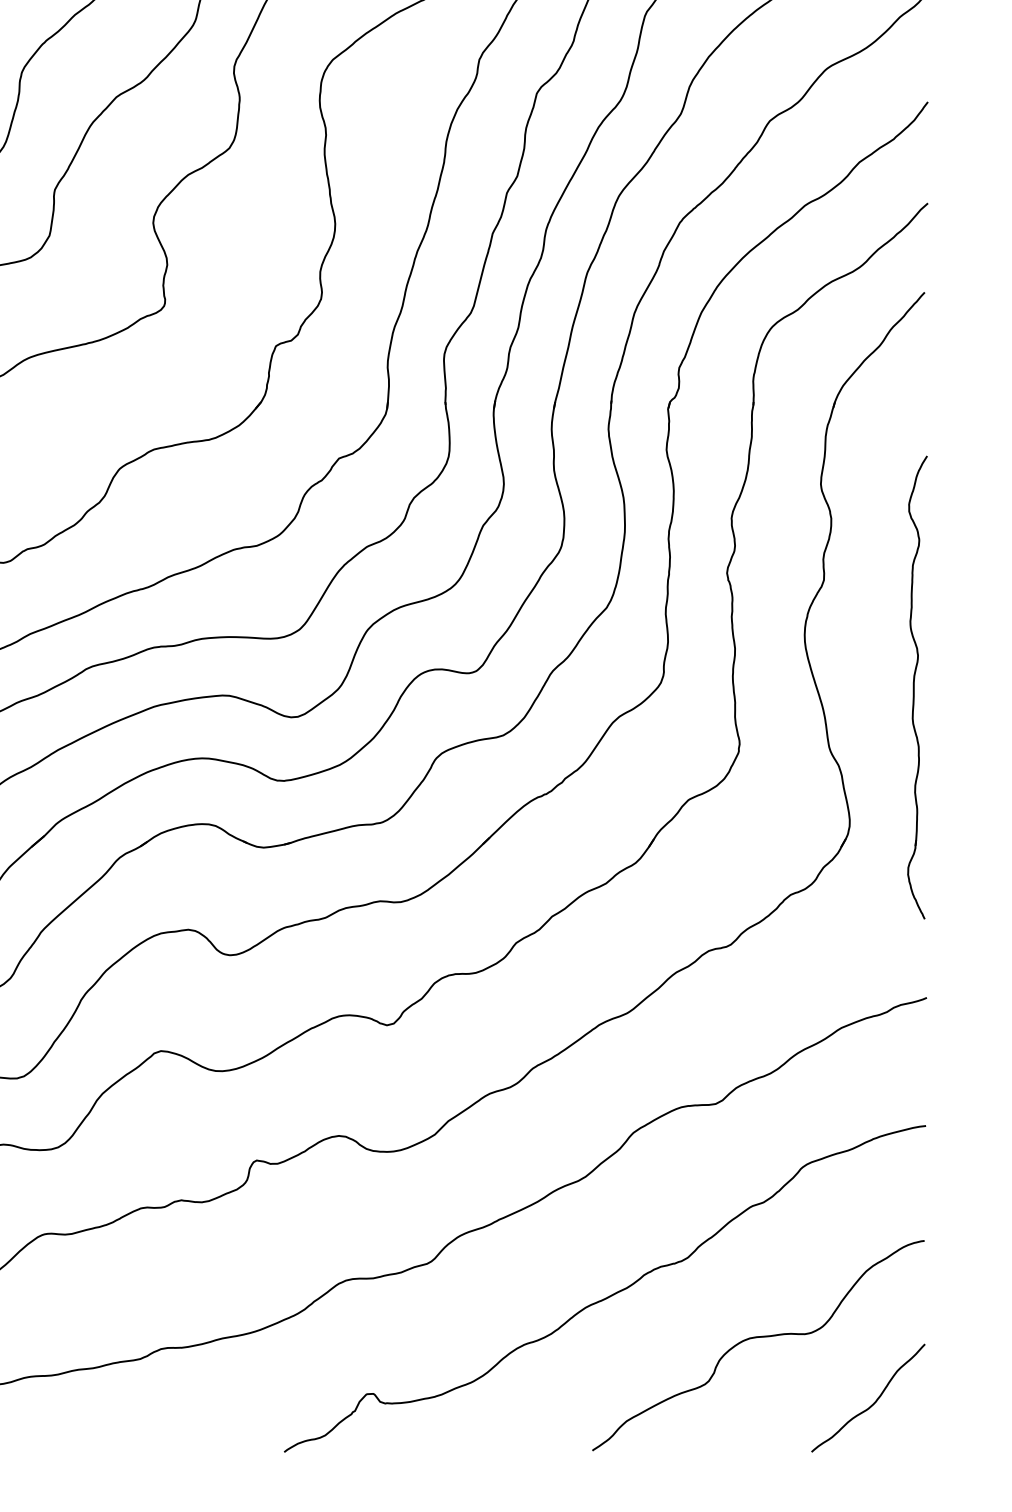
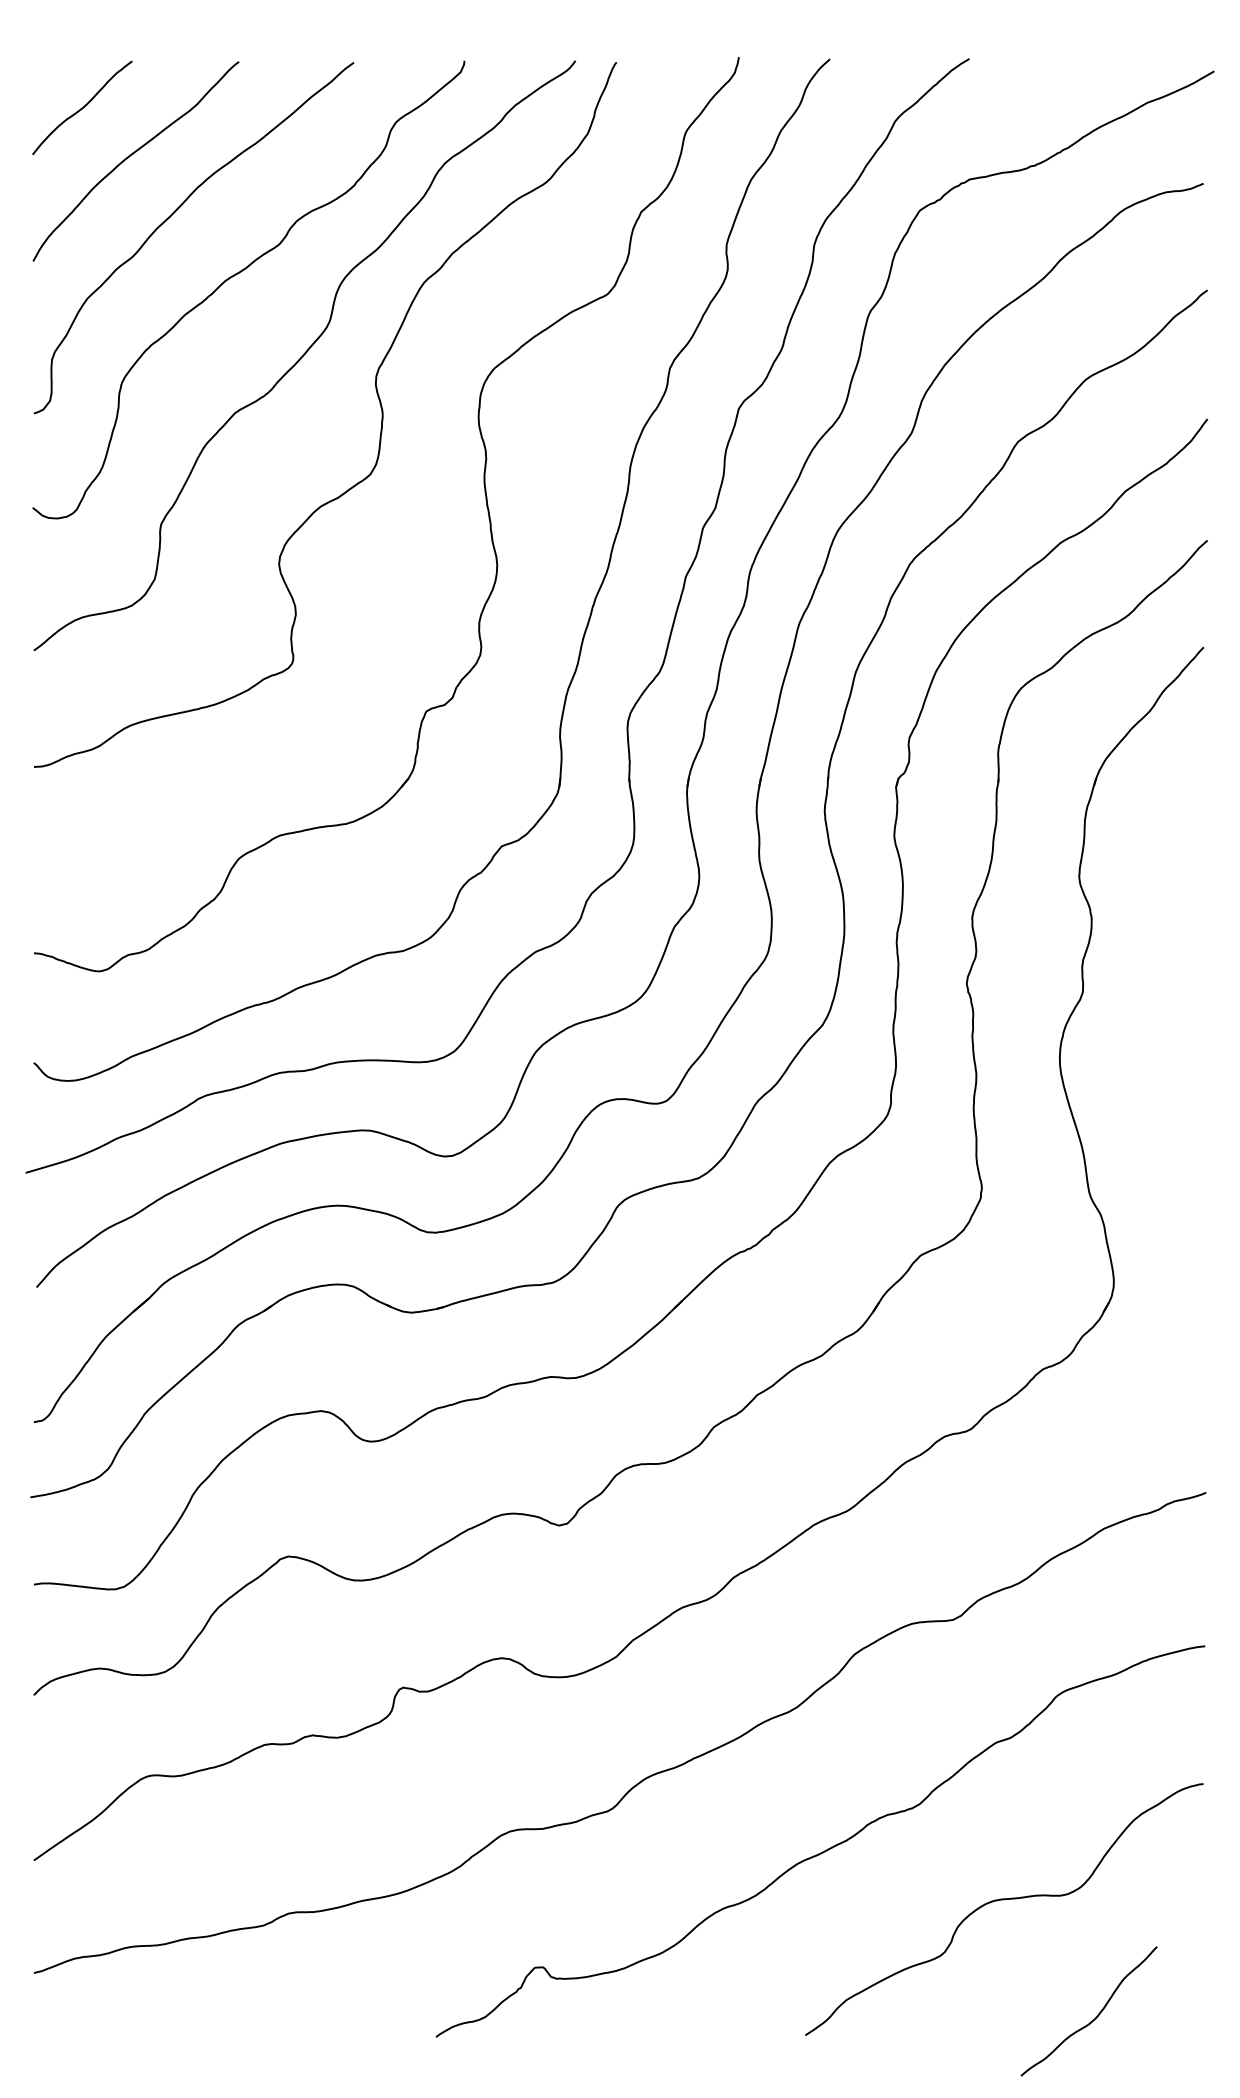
part: (917, 687) -> (1194, 1120), removed
curve: (873, 1403) -> (1095, 2017), moved

